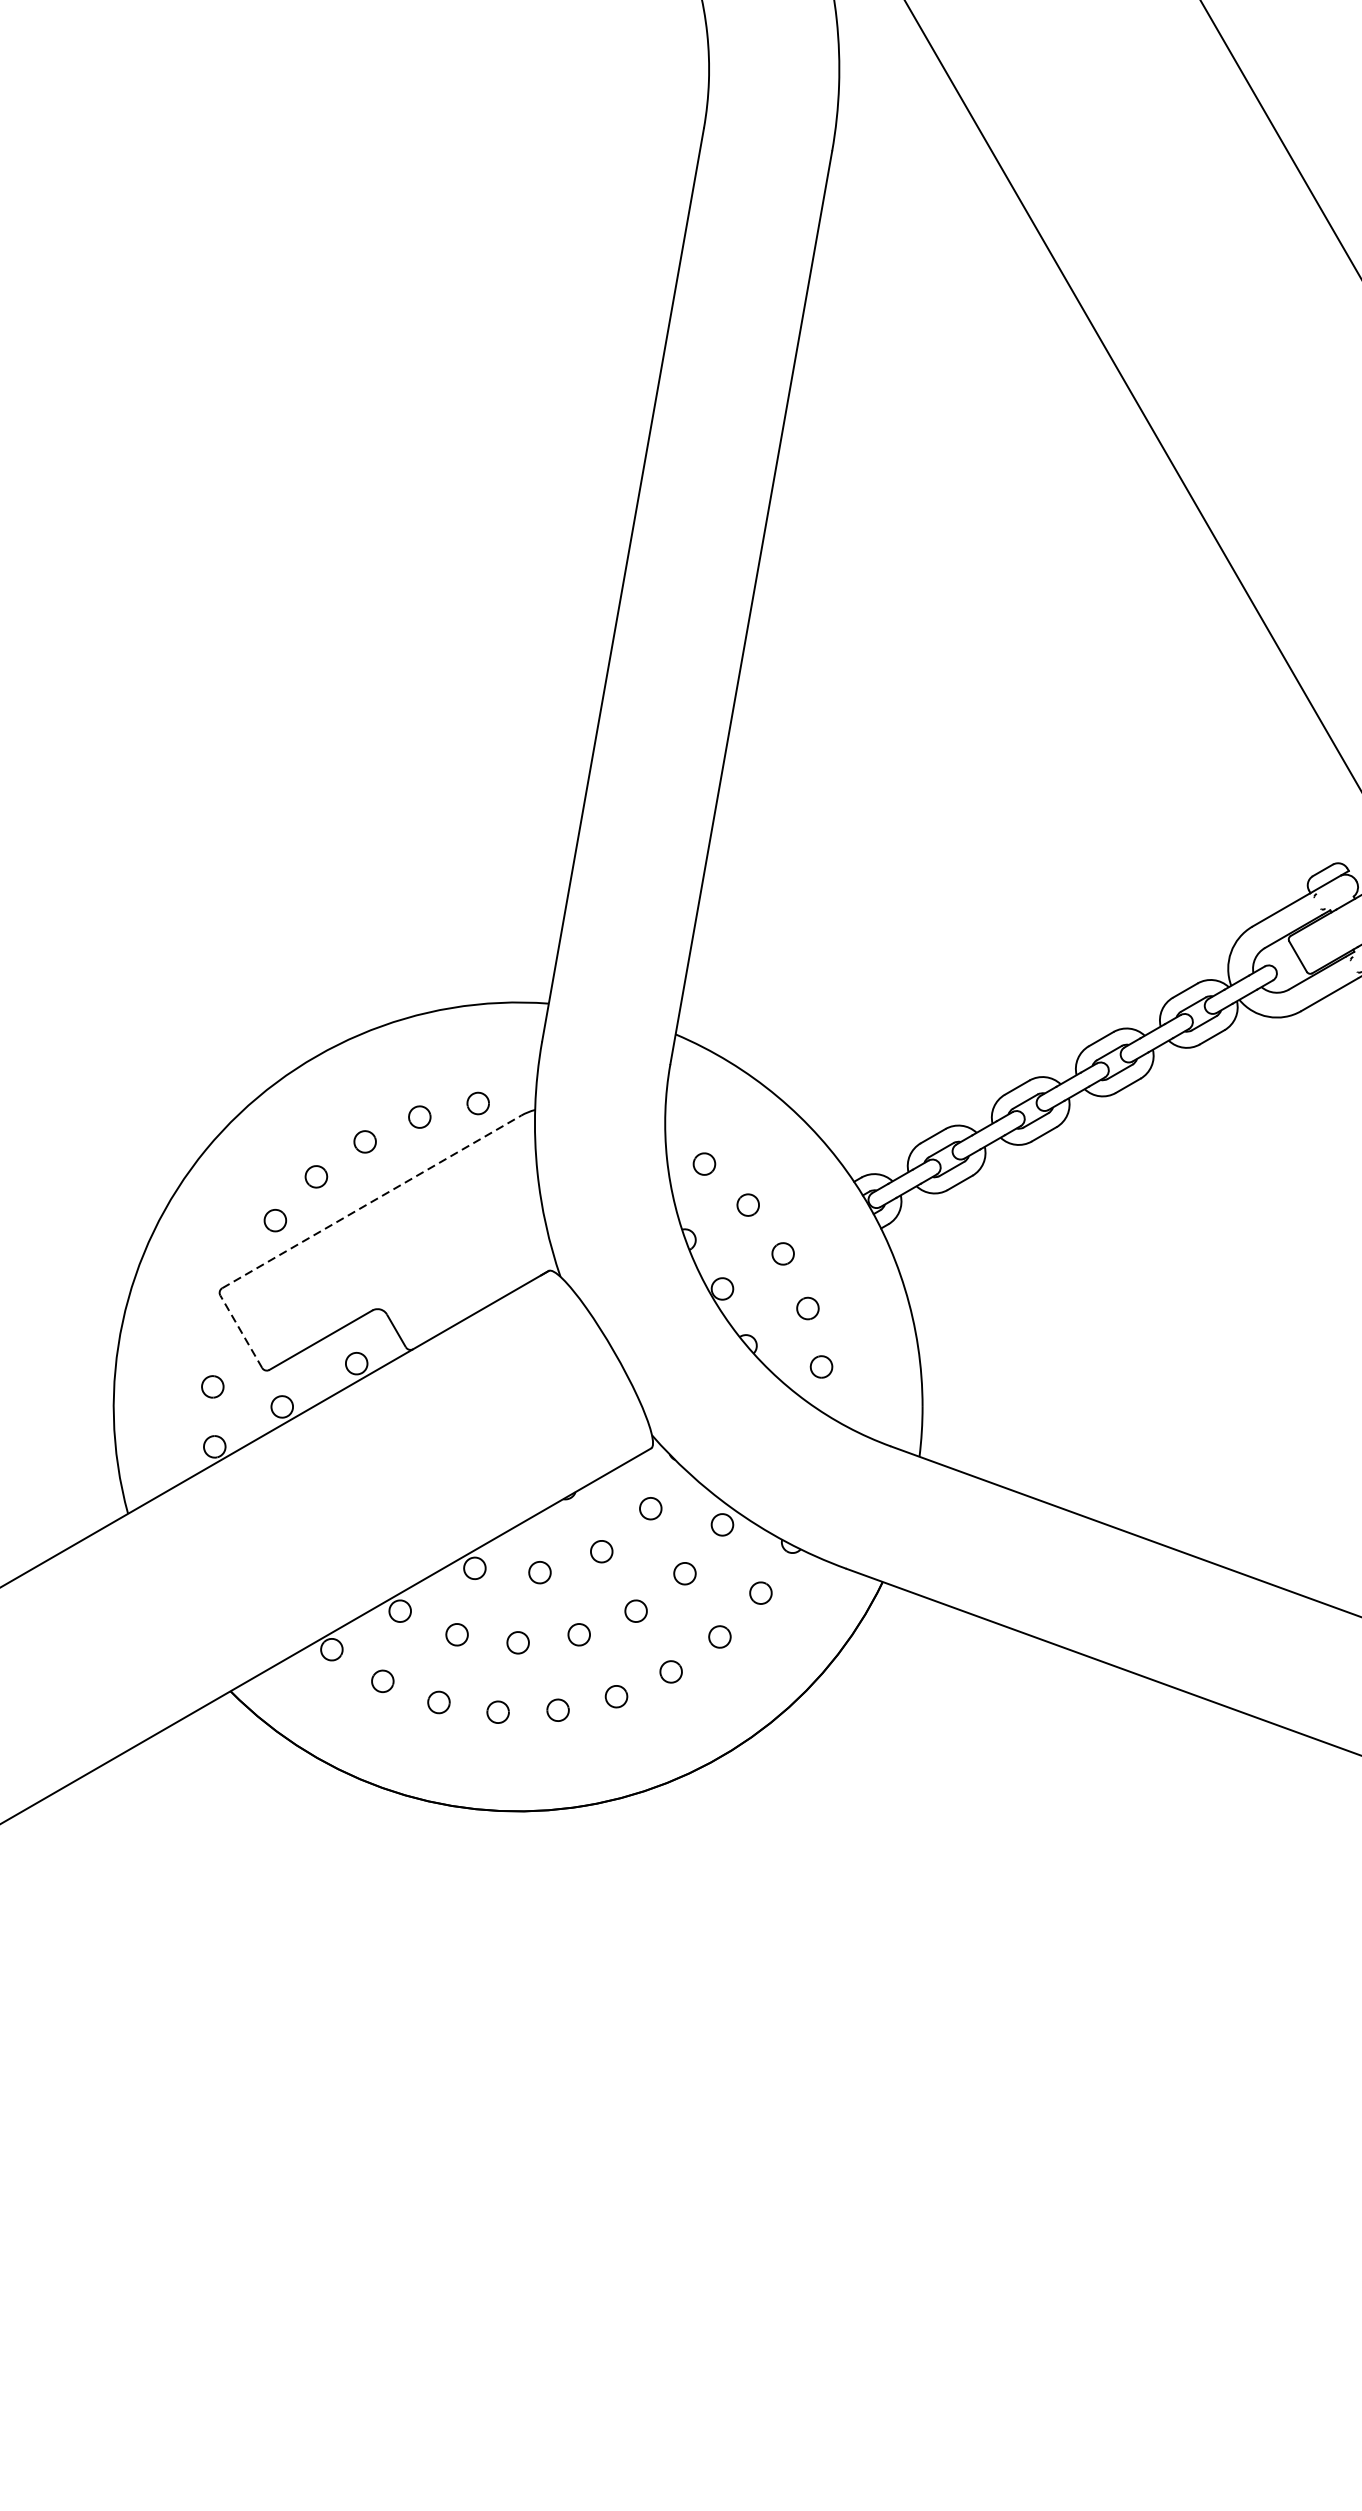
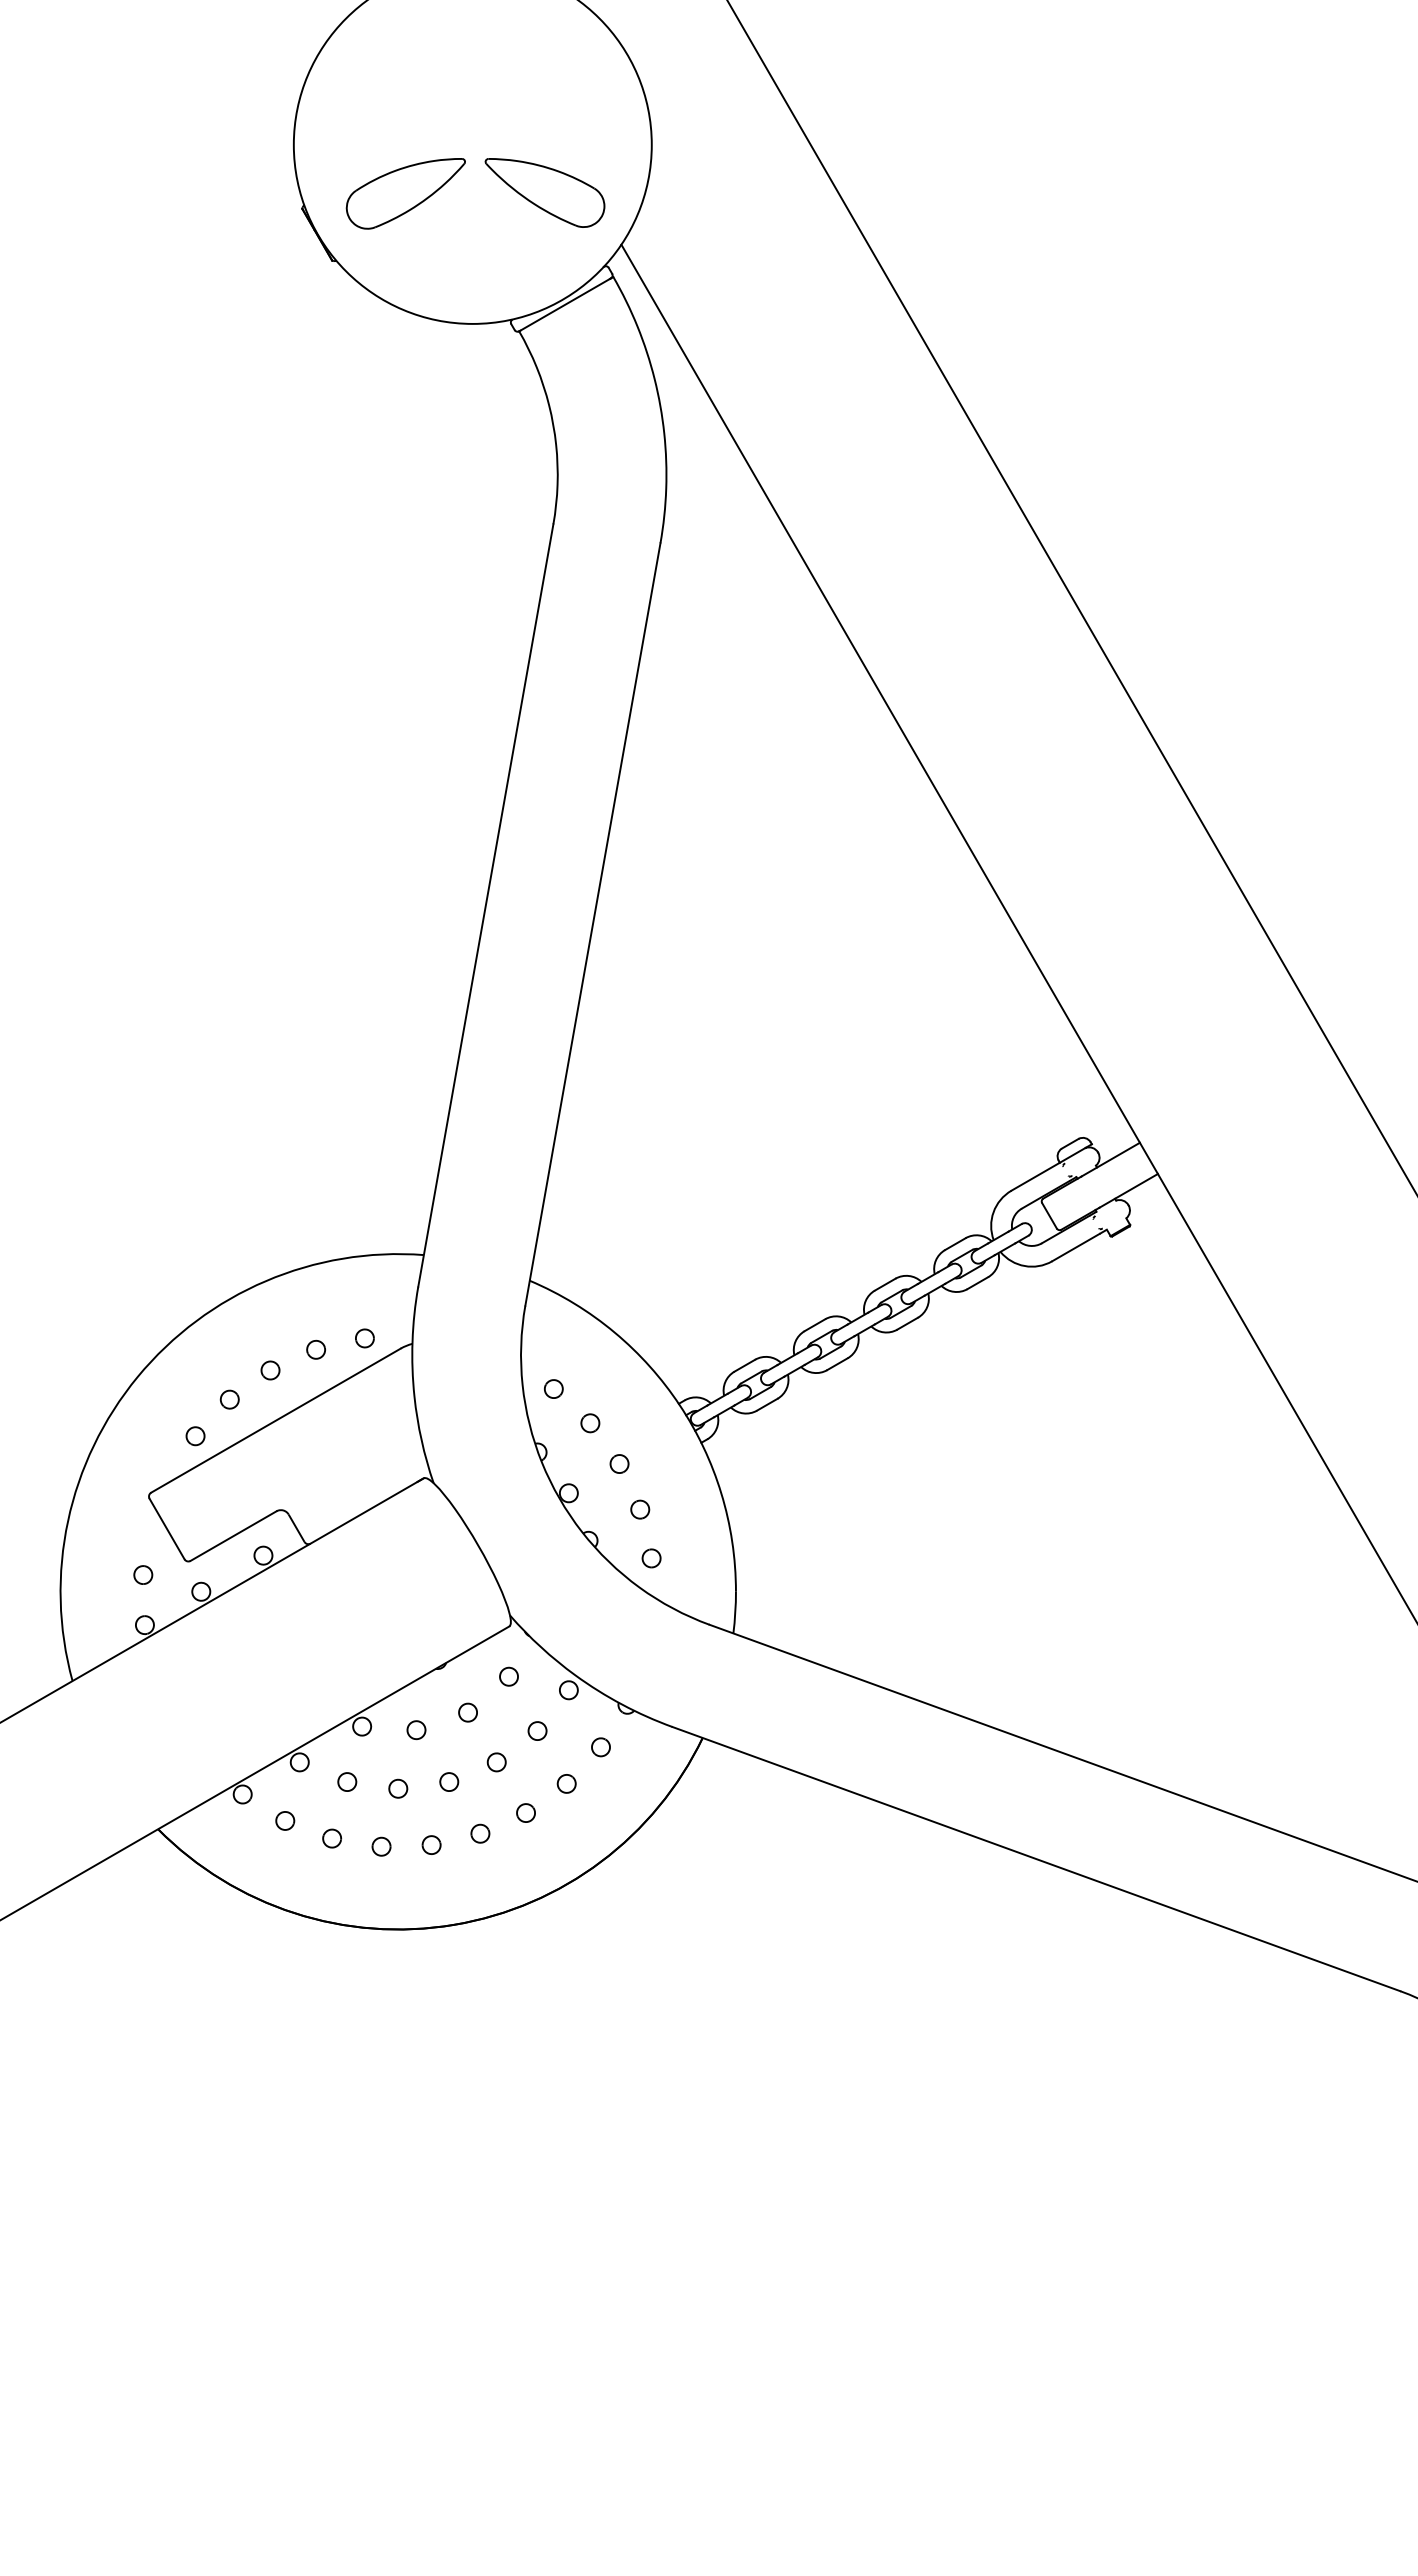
line: (372, 1201) -> (276, 1420), dashed -> solid
line: (241, 1332) -> (167, 1529), dashed -> solid

